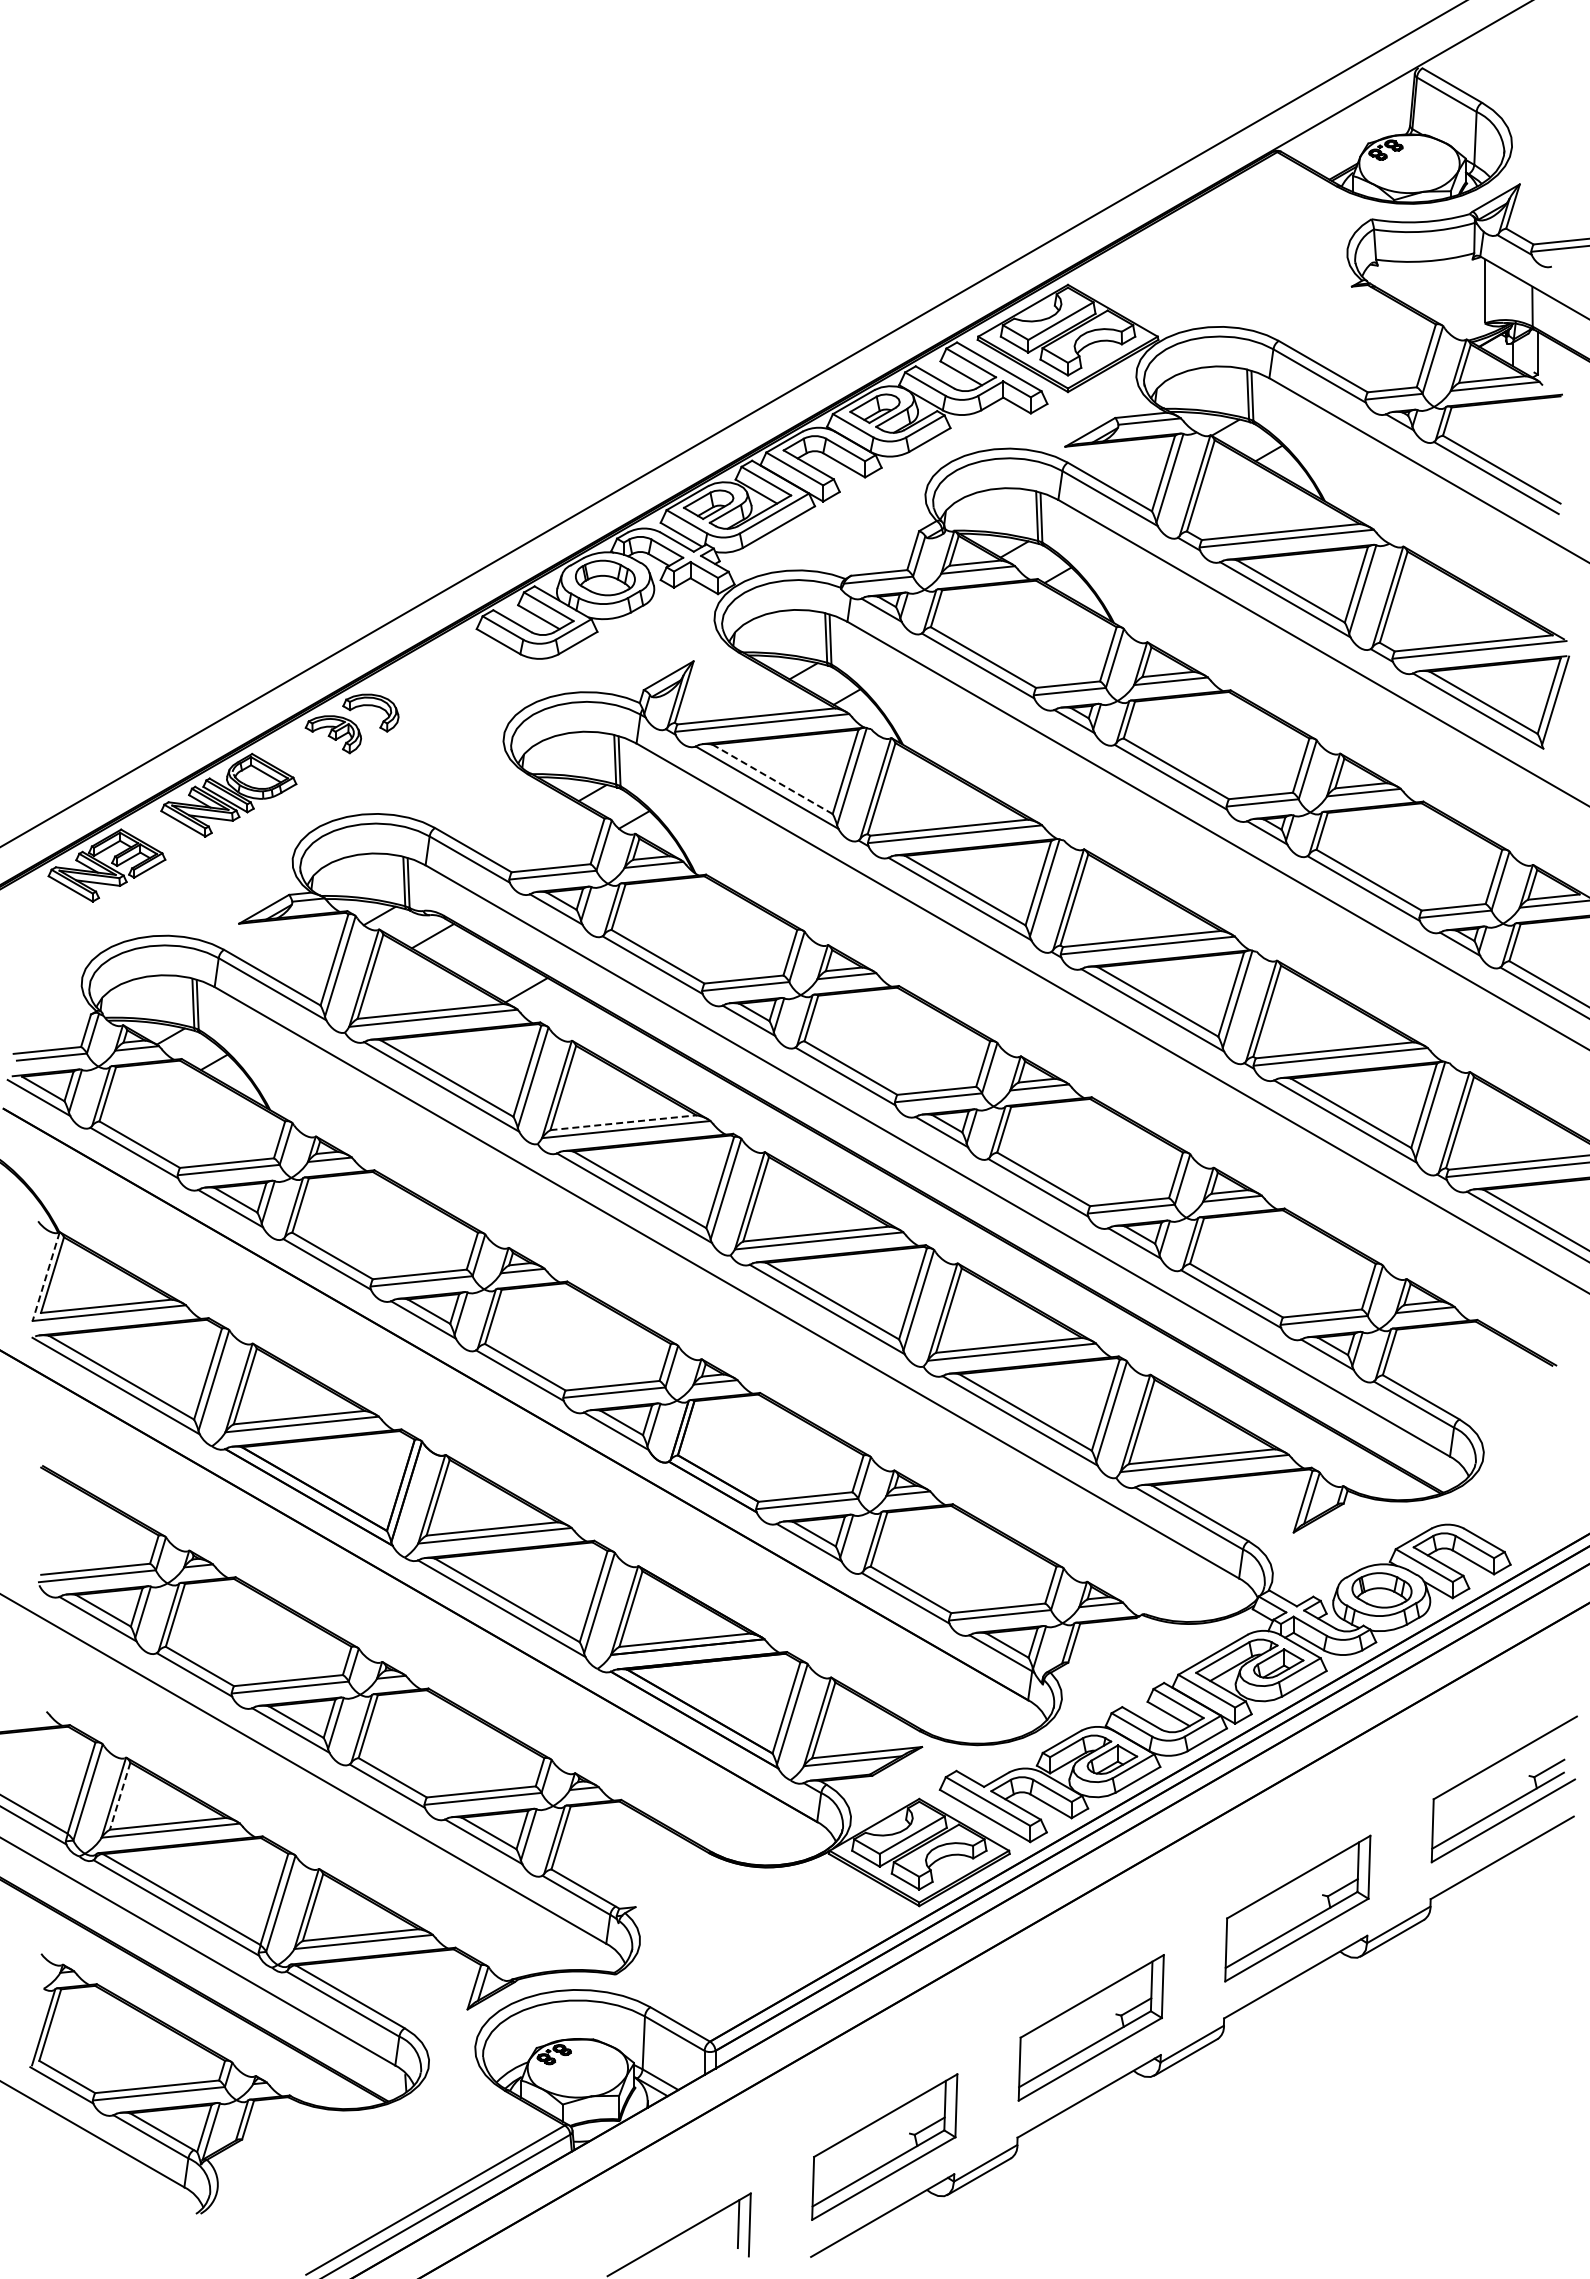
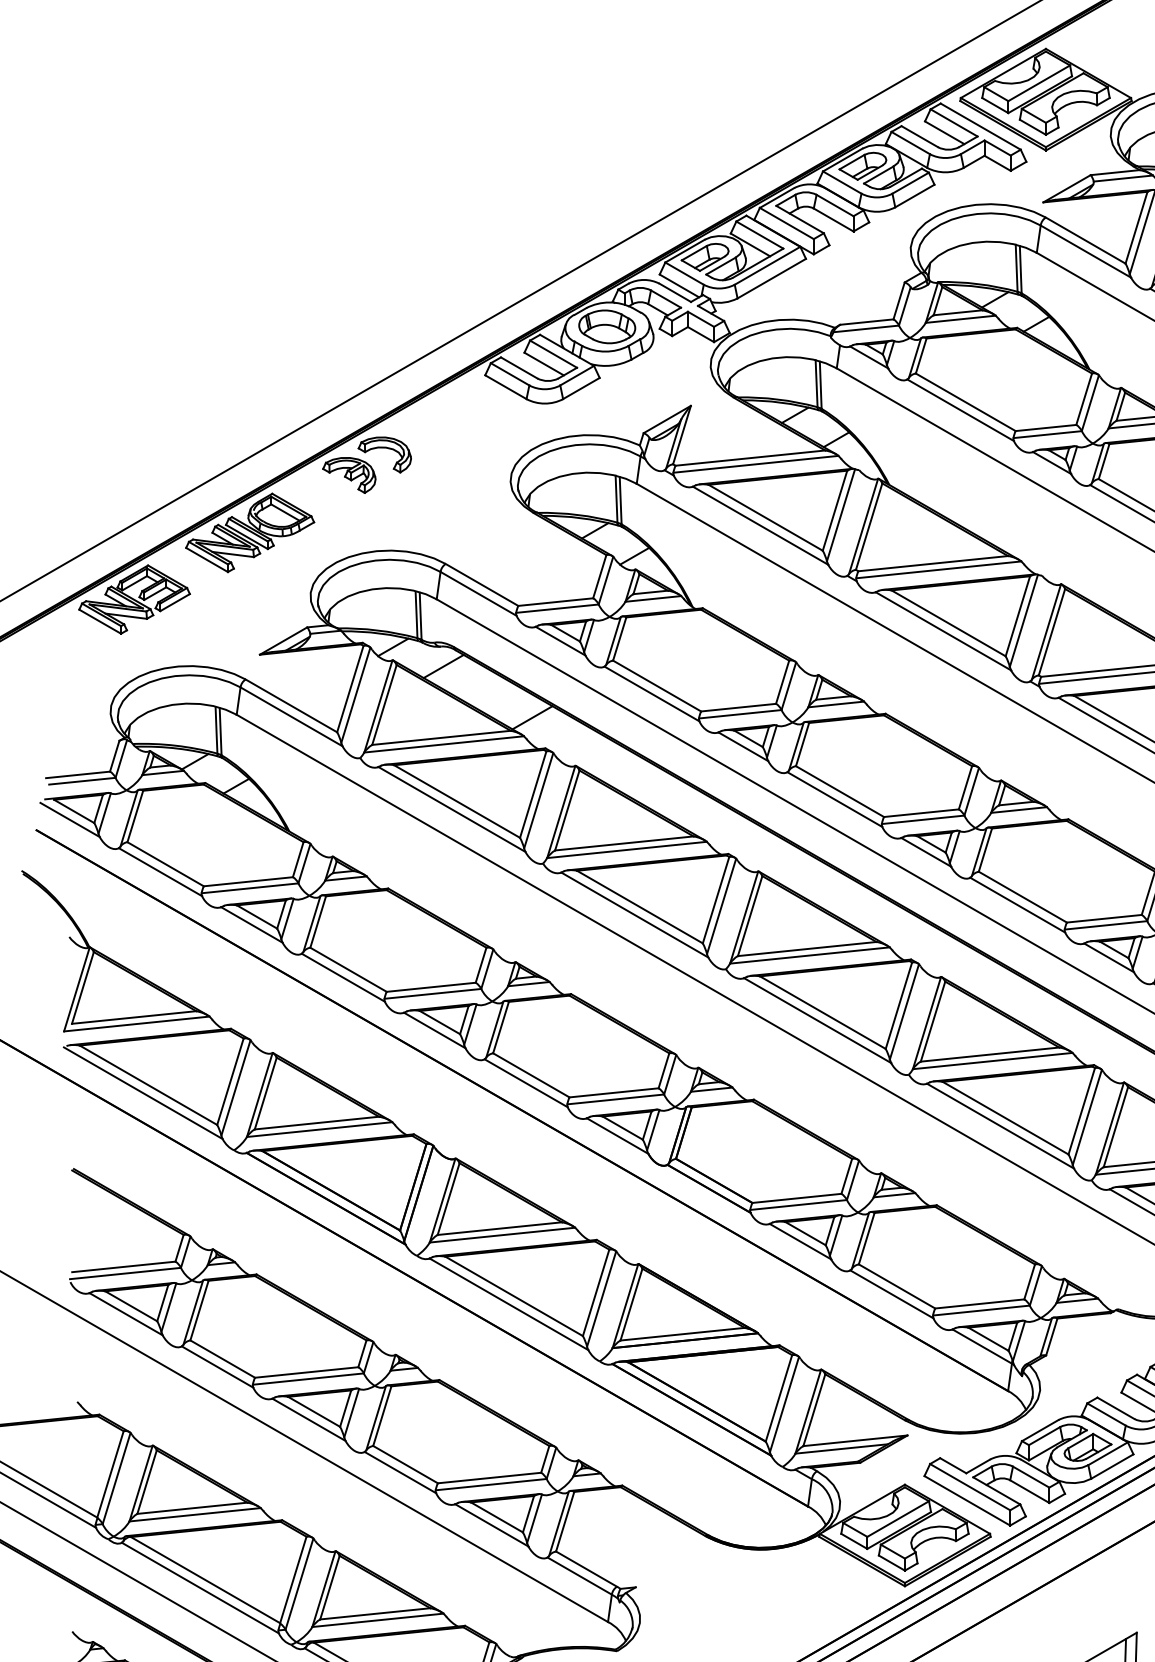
line: (772, 779) -> (765, 517), dashed -> solid
line: (623, 1122) -> (624, 843), dashed -> solid
line: (46, 1277) -> (77, 990), dashed -> solid
line: (120, 1796) -> (147, 1482), dashed -> solid

